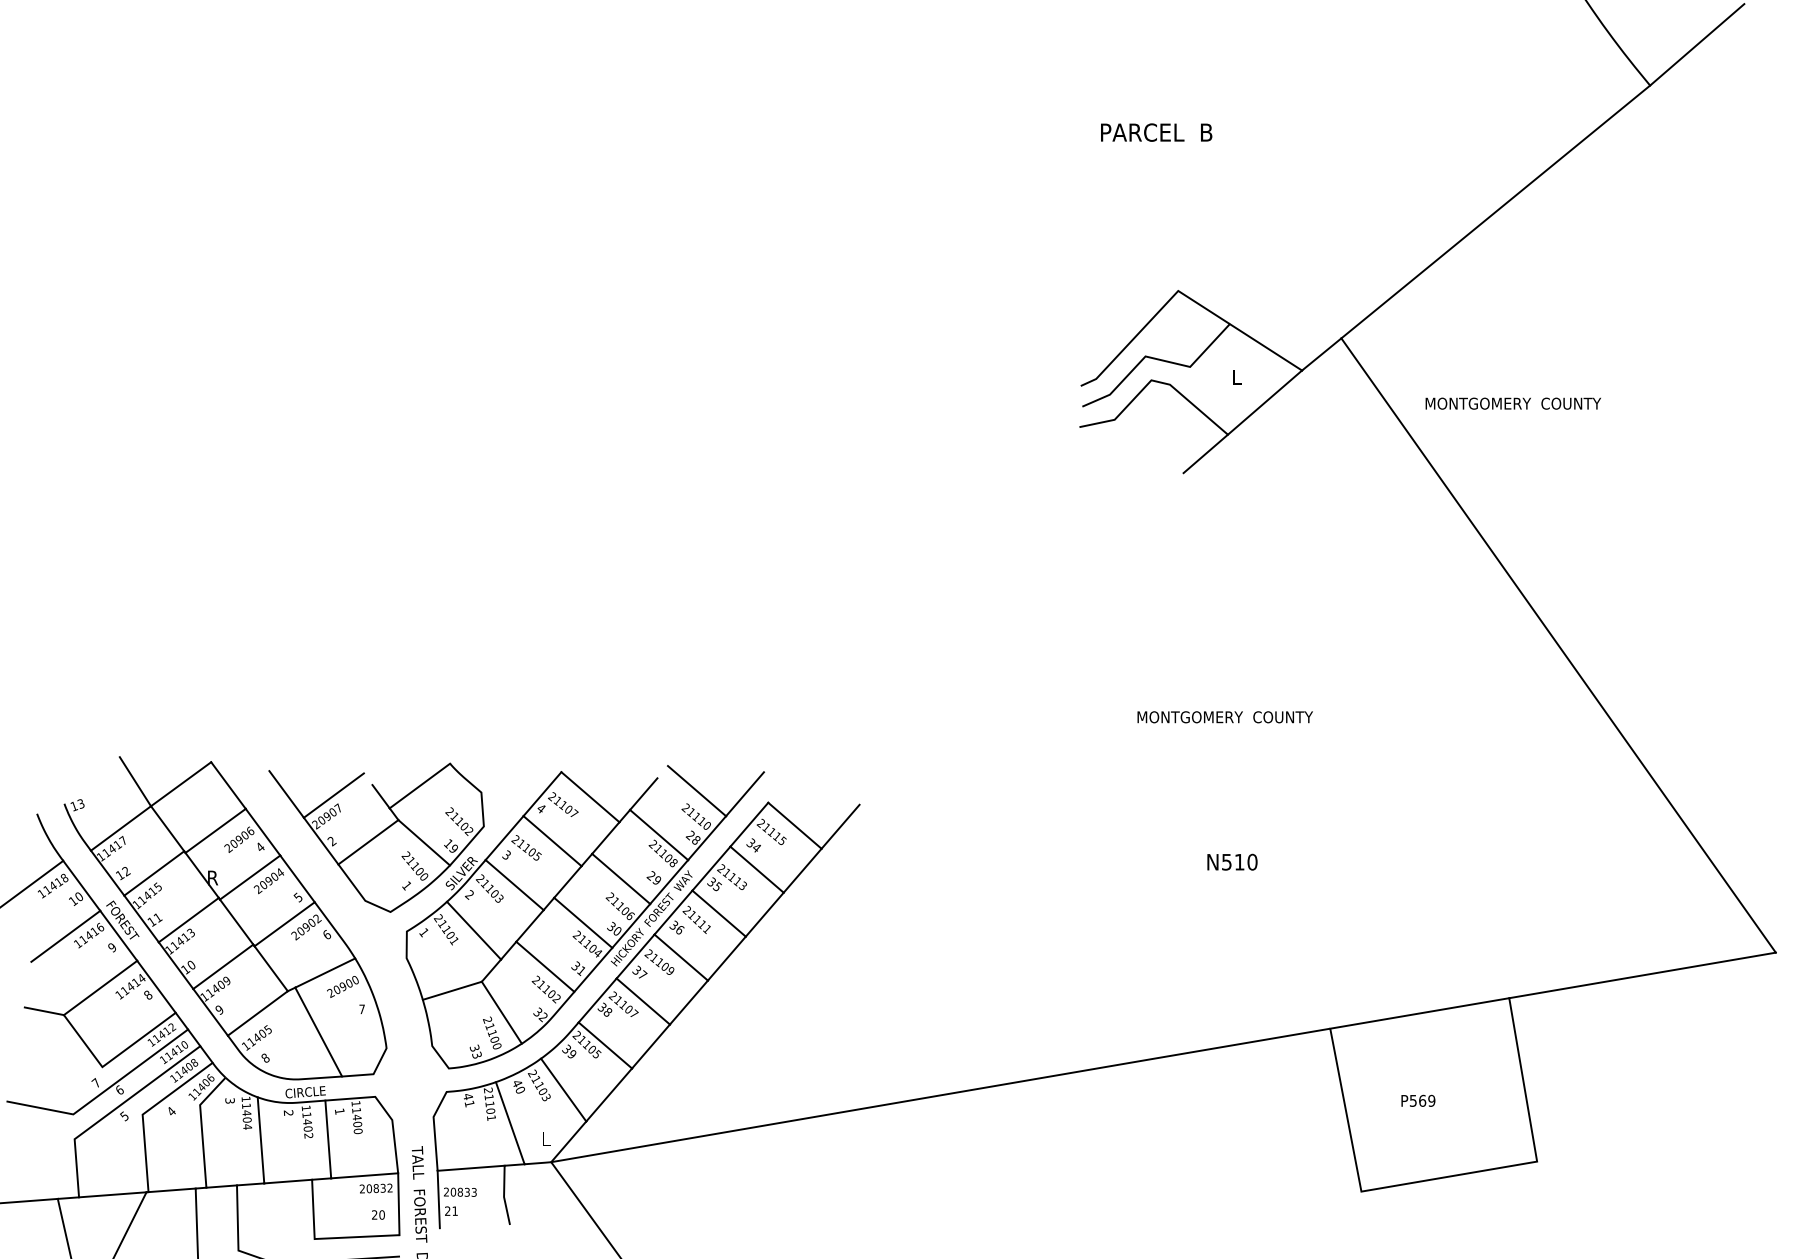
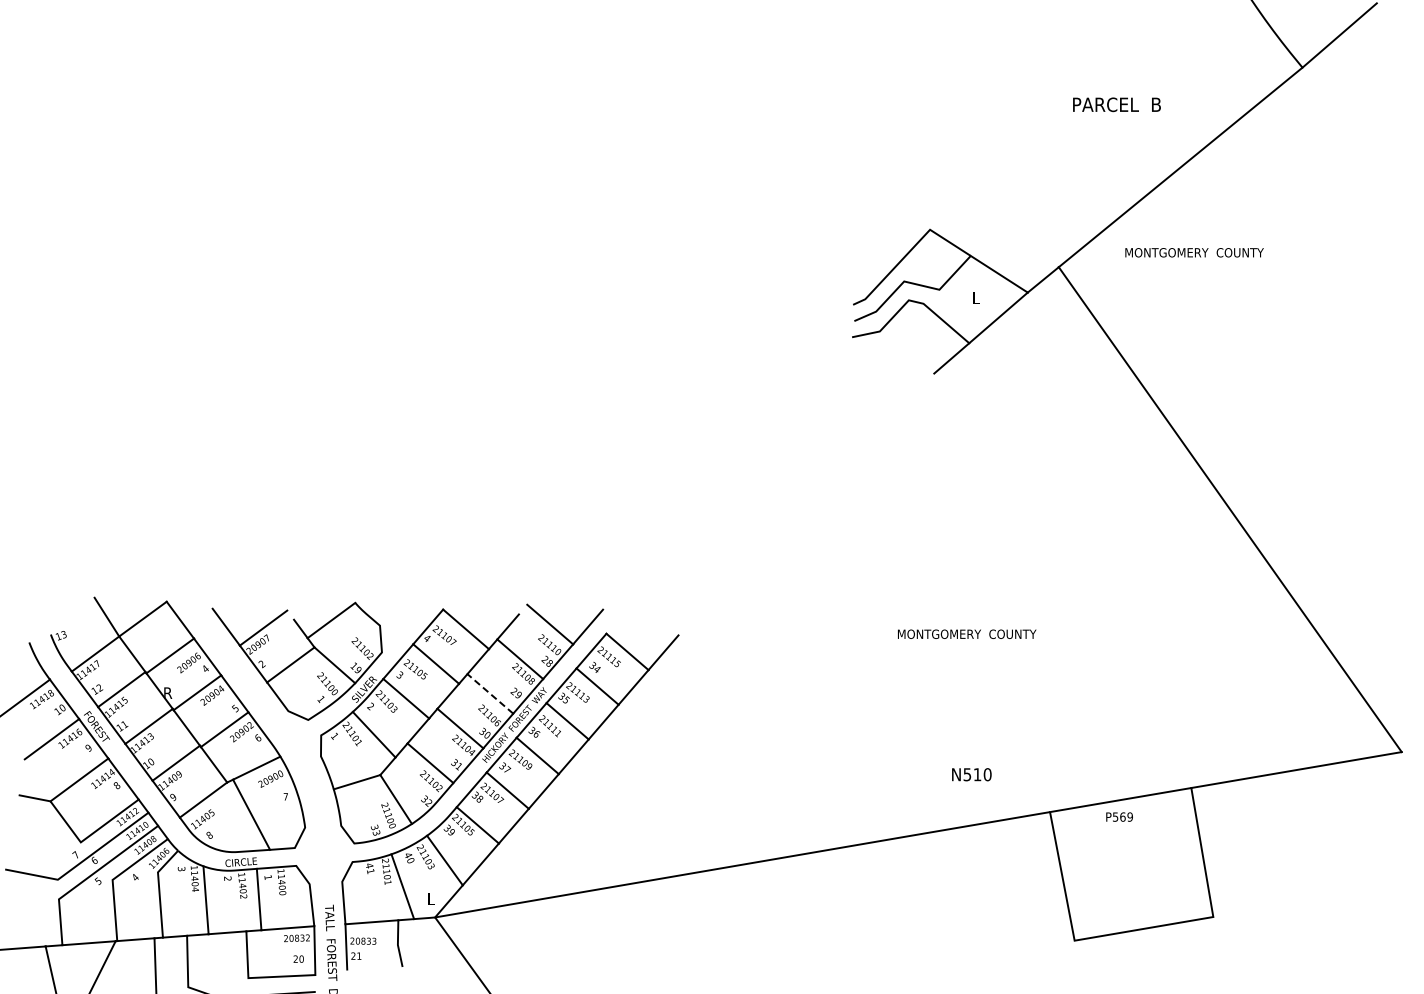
text: (1156, 132) -> (1116, 104), moved
text: (1513, 403) -> (1194, 252), moved
text: (1225, 716) -> (967, 633), moved
text: (1232, 861) -> (971, 774), moved
line: (620, 878) -> (489, 693), solid -> dashed
text: (1418, 1100) -> (1119, 816), moved

